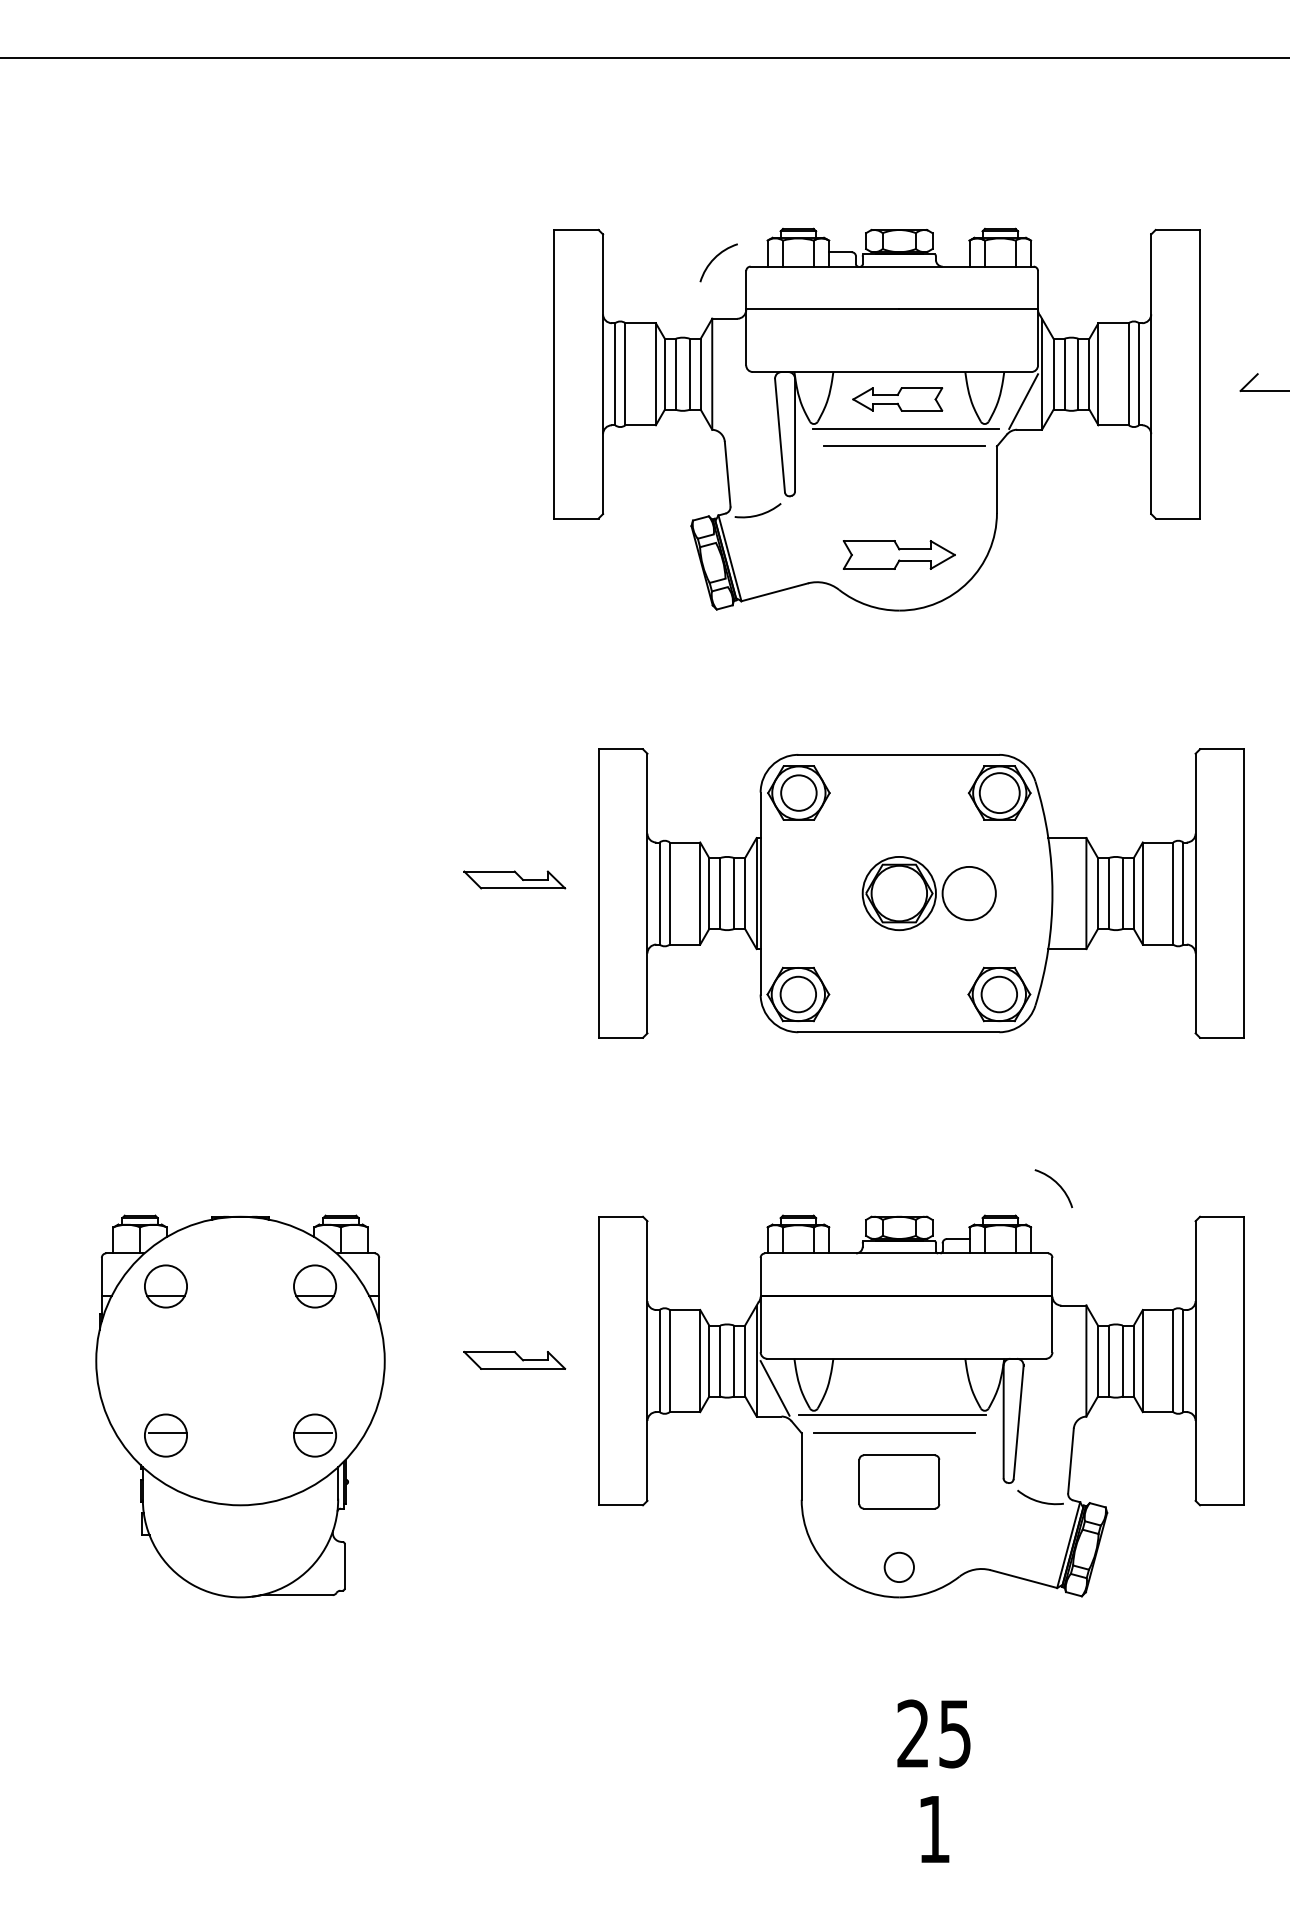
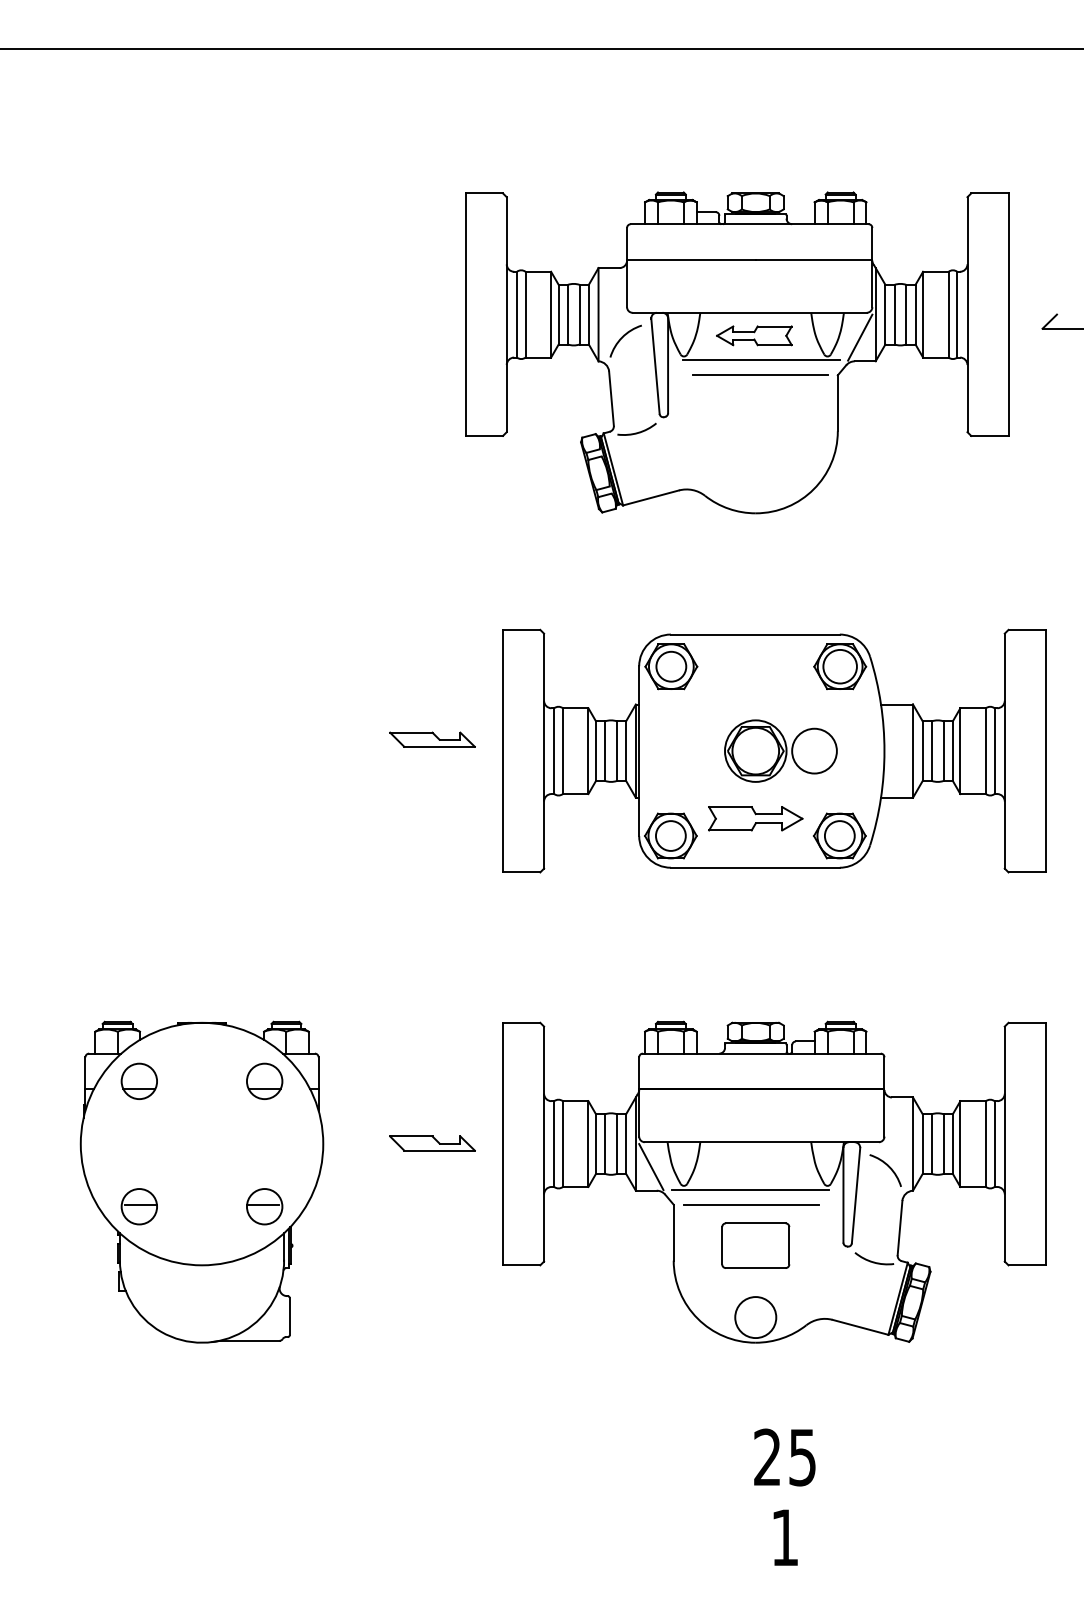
arc: (715, 258) -> (623, 337), moved
part: (898, 554) -> (755, 818), moved
arc: (1057, 1184) -> (888, 1167), moved
circle: (898, 1567) -> (755, 1317), size x1.67

